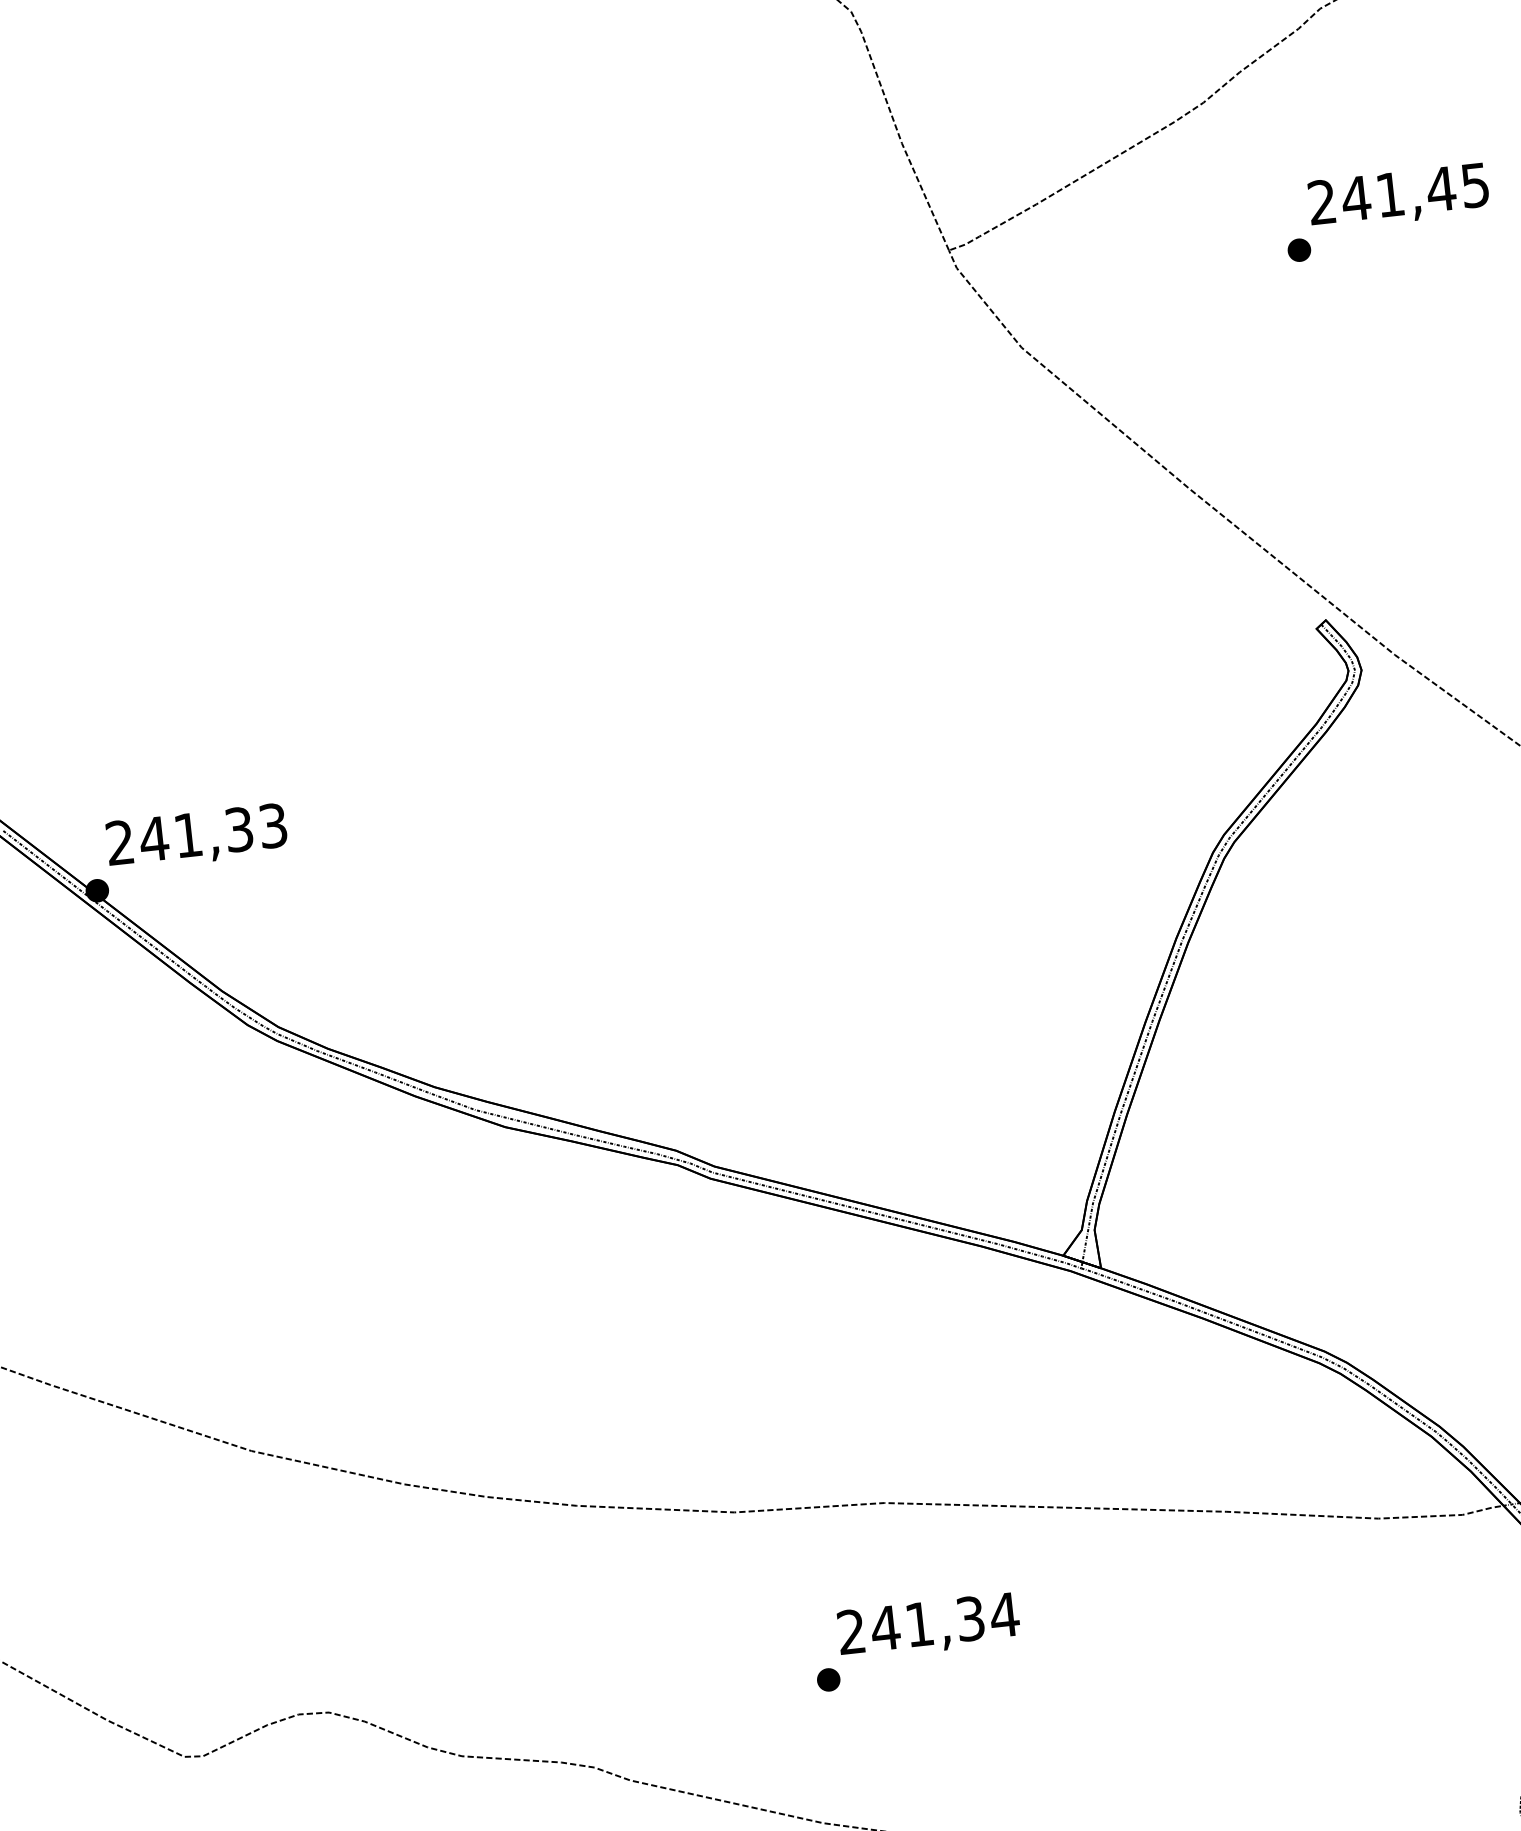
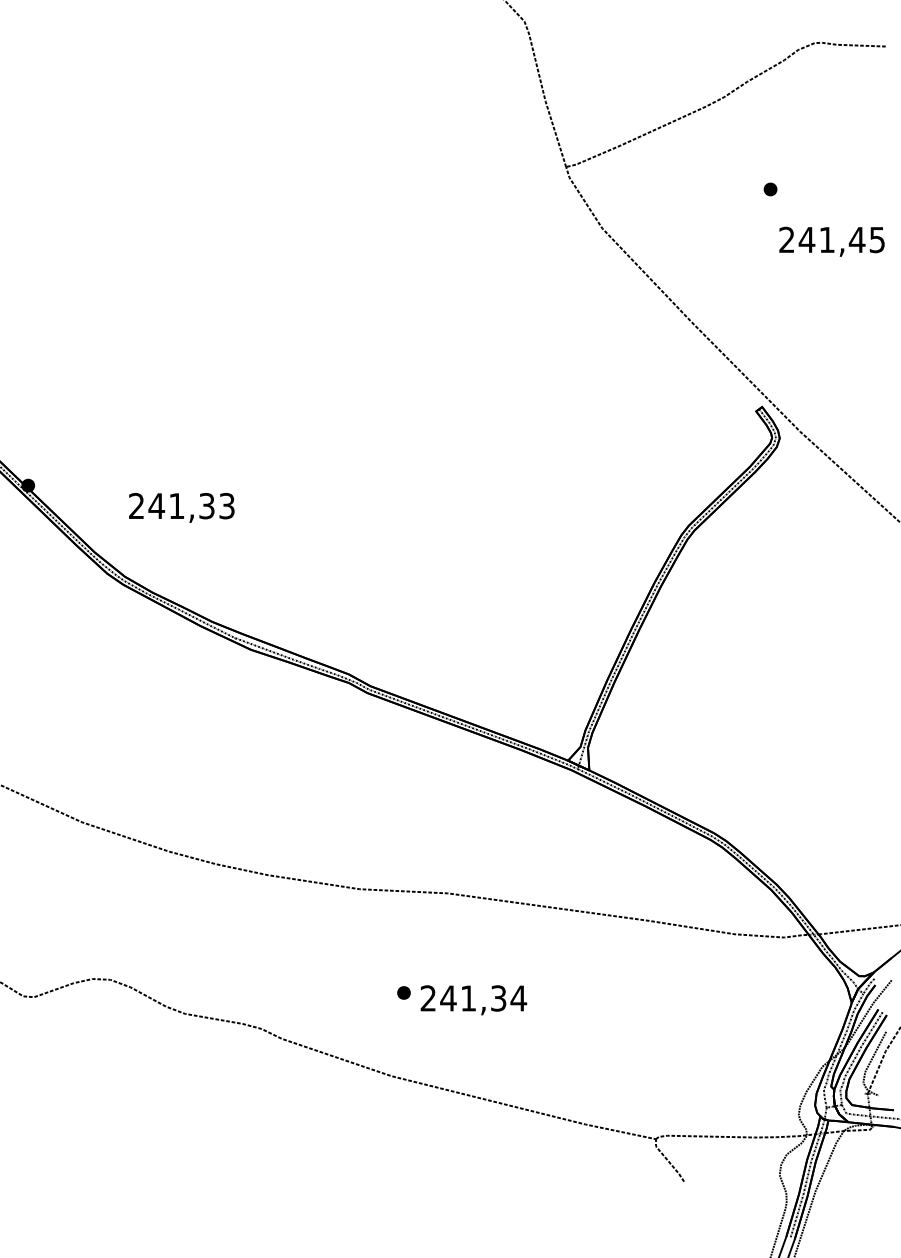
text: (1397, 196) -> (831, 241), moved
text: (196, 836) -> (181, 507), moved
text: (928, 1626) -> (473, 1000), moved

